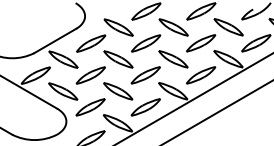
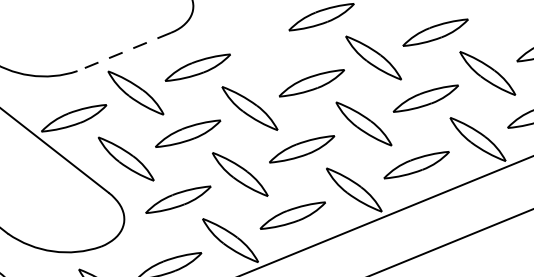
part: (118, 27) -> (259, 42), removed
line: (54, 41) -> (122, 52), solid -> dashed

